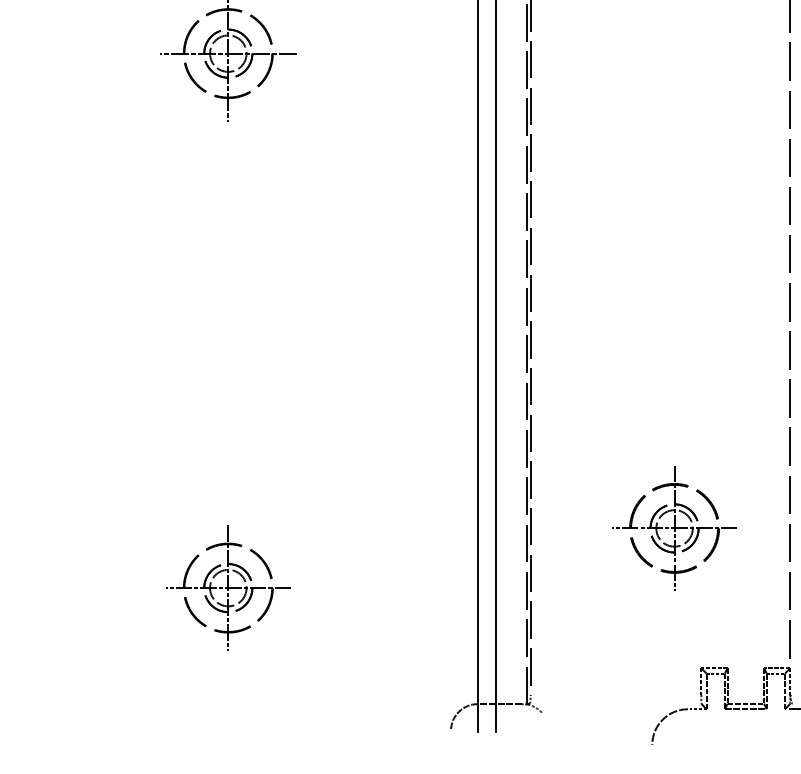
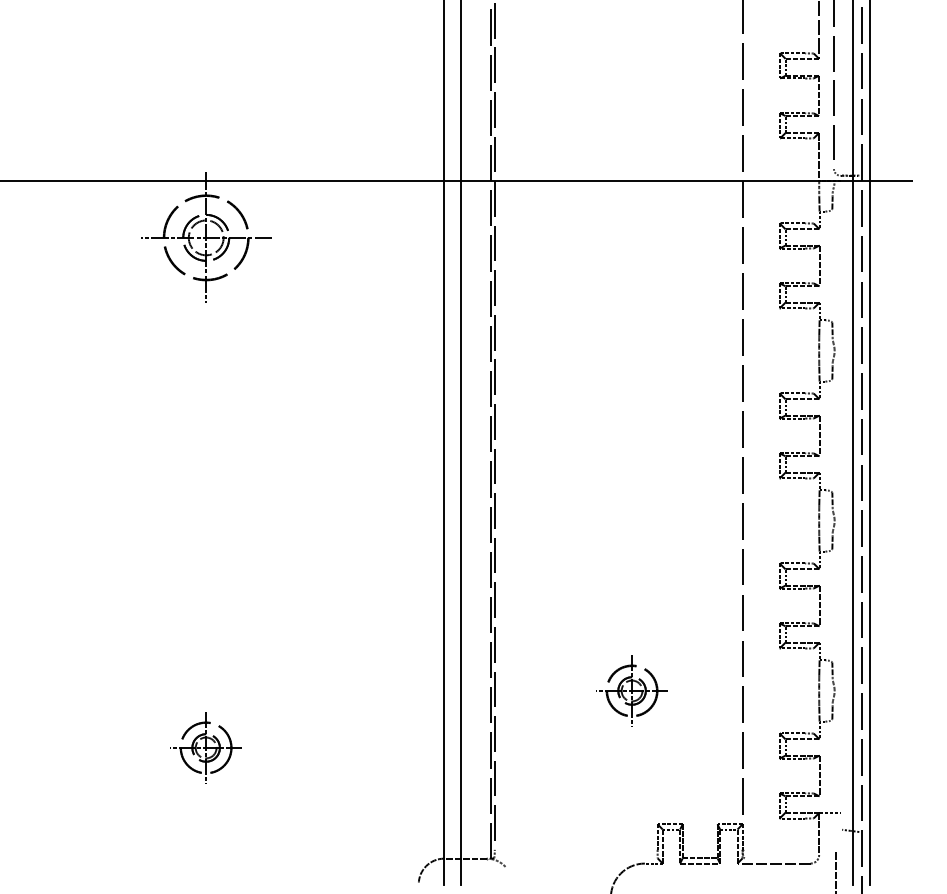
part: (673, 527) -> (631, 690), size x0.6
part: (227, 587) -> (205, 747), size x0.6

